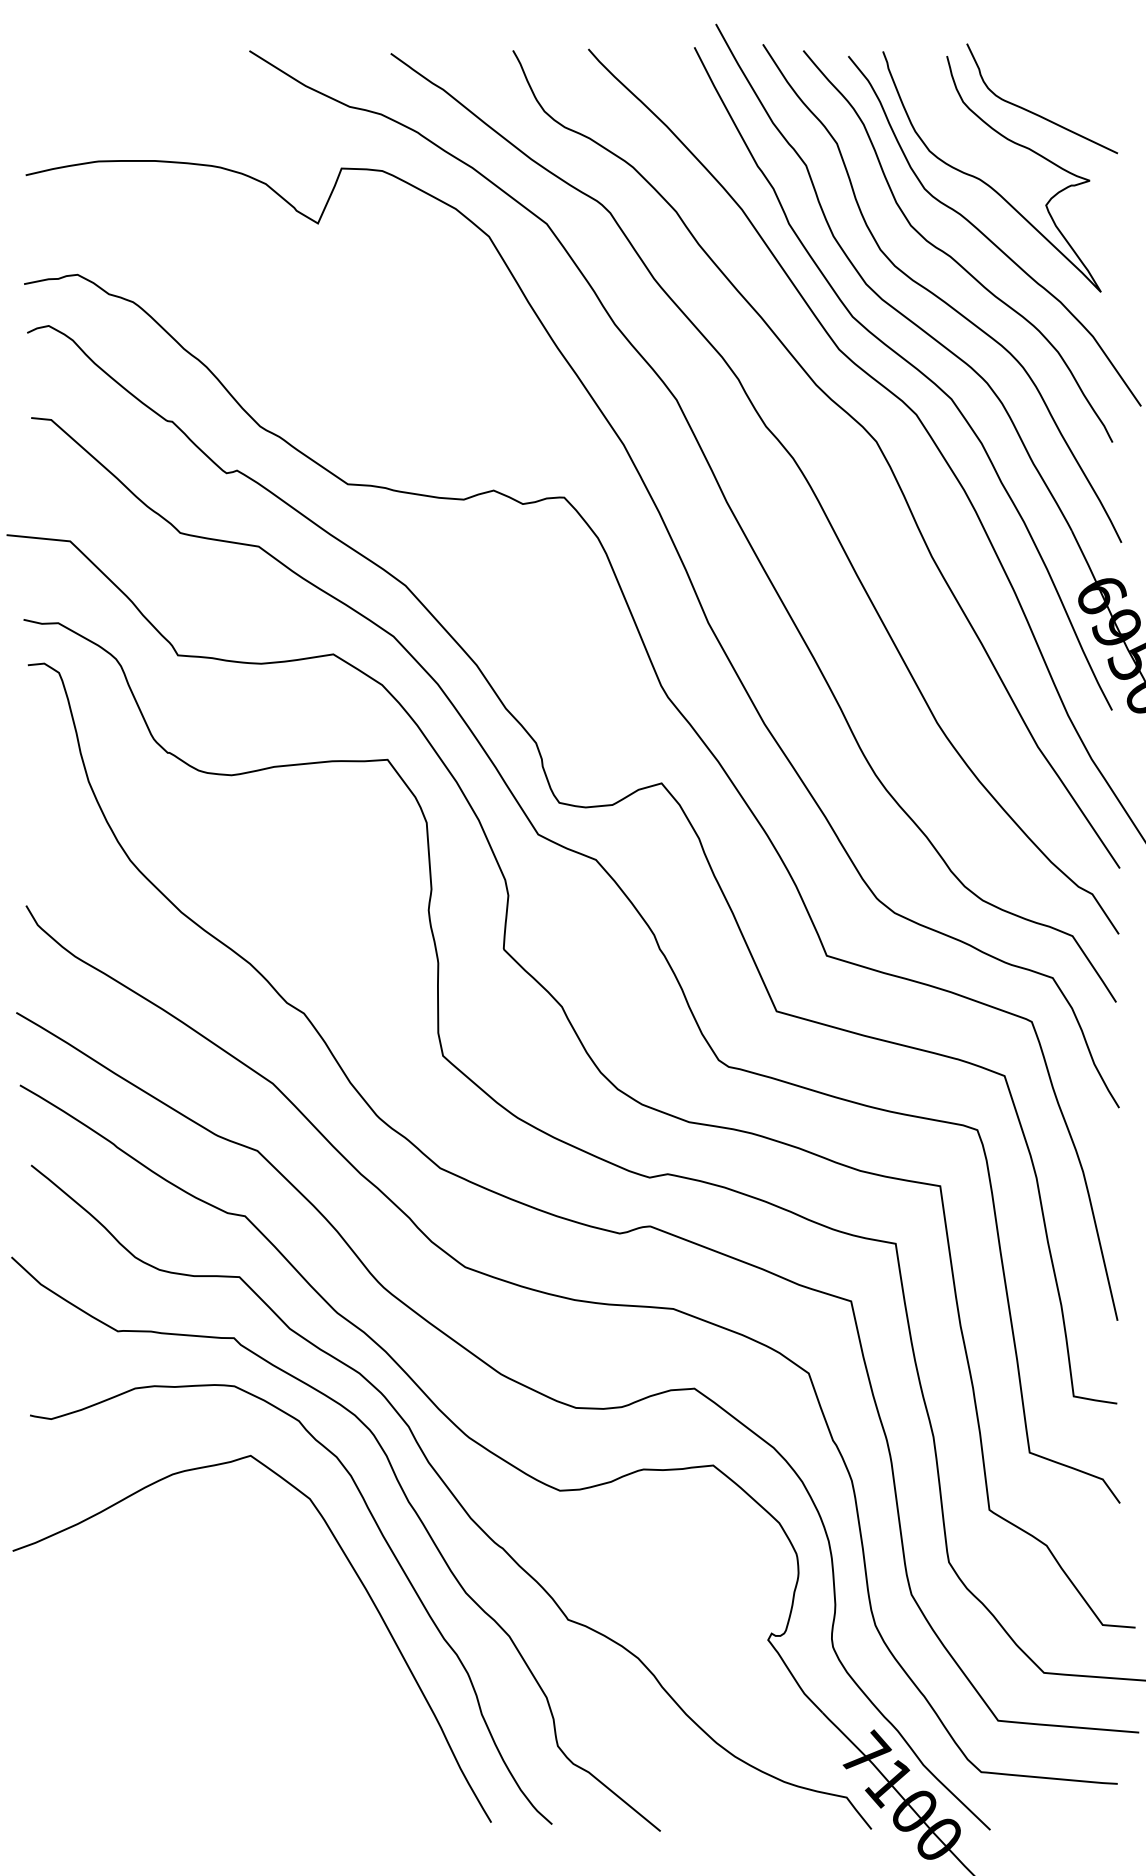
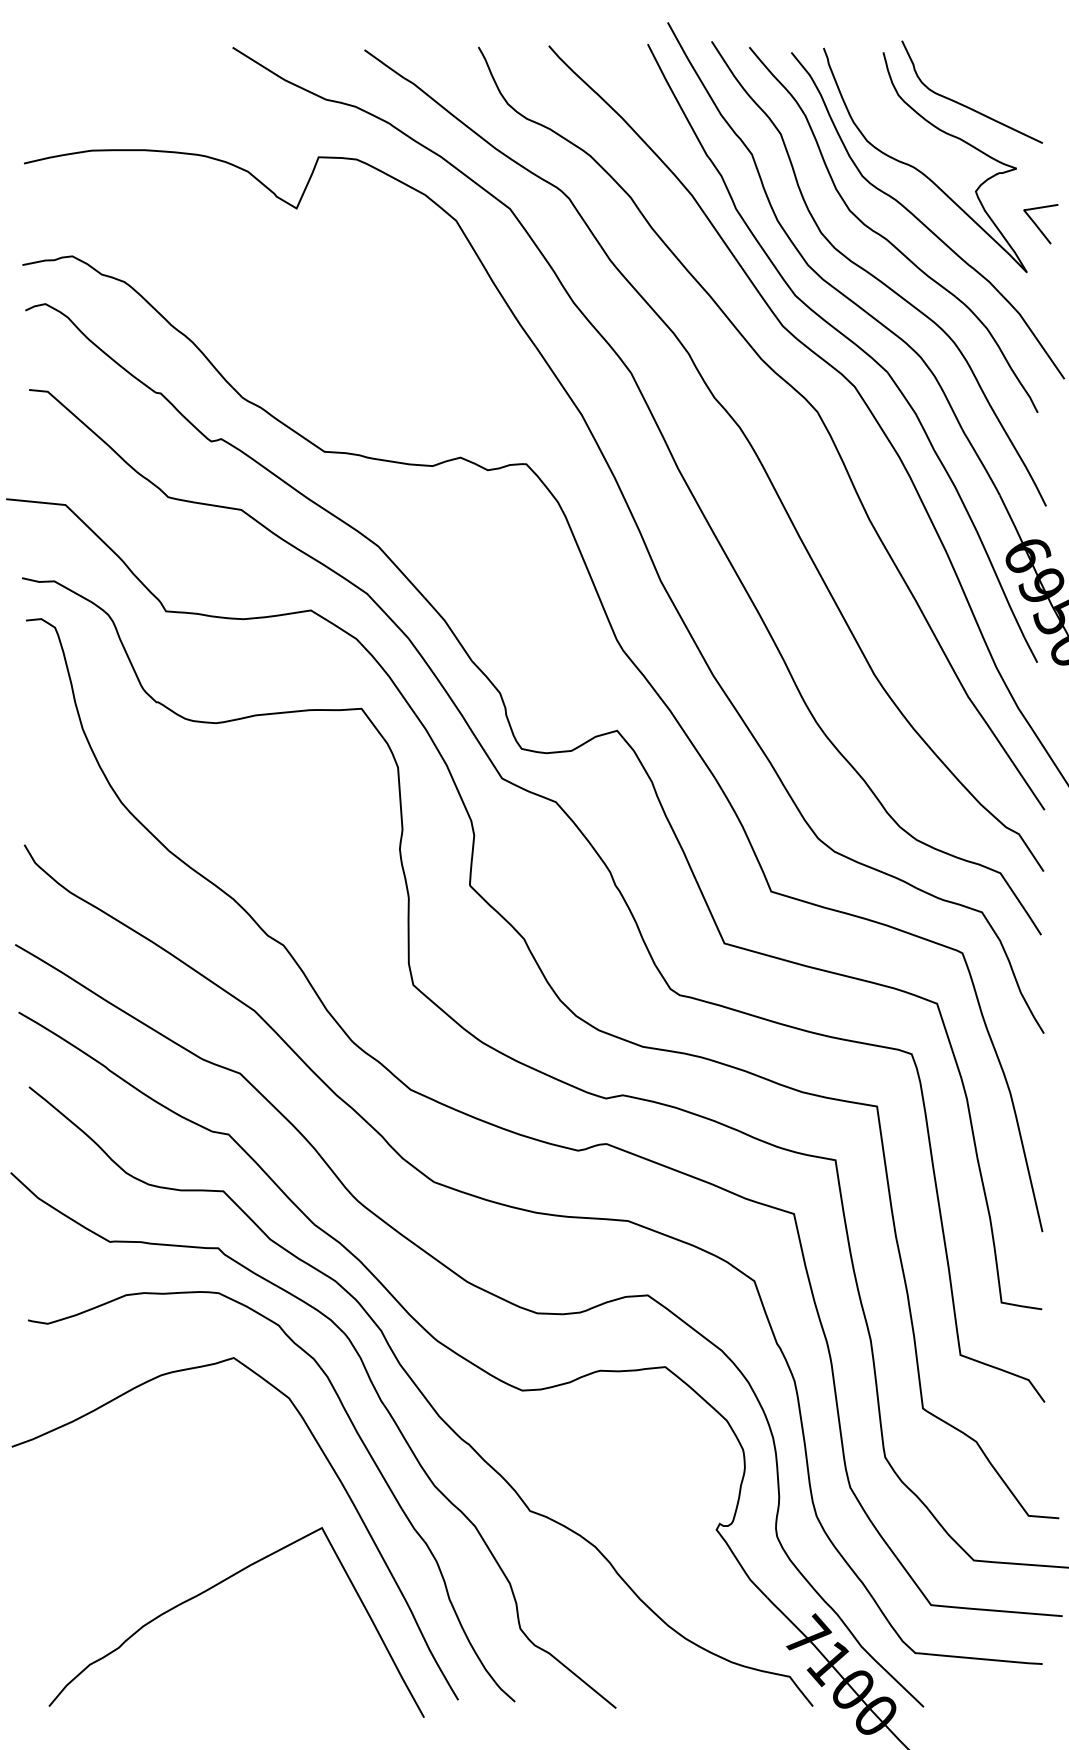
curve: (1112, 241) -> (1037, 225), added
curve: (228, 1702) -> (213, 1588), added

